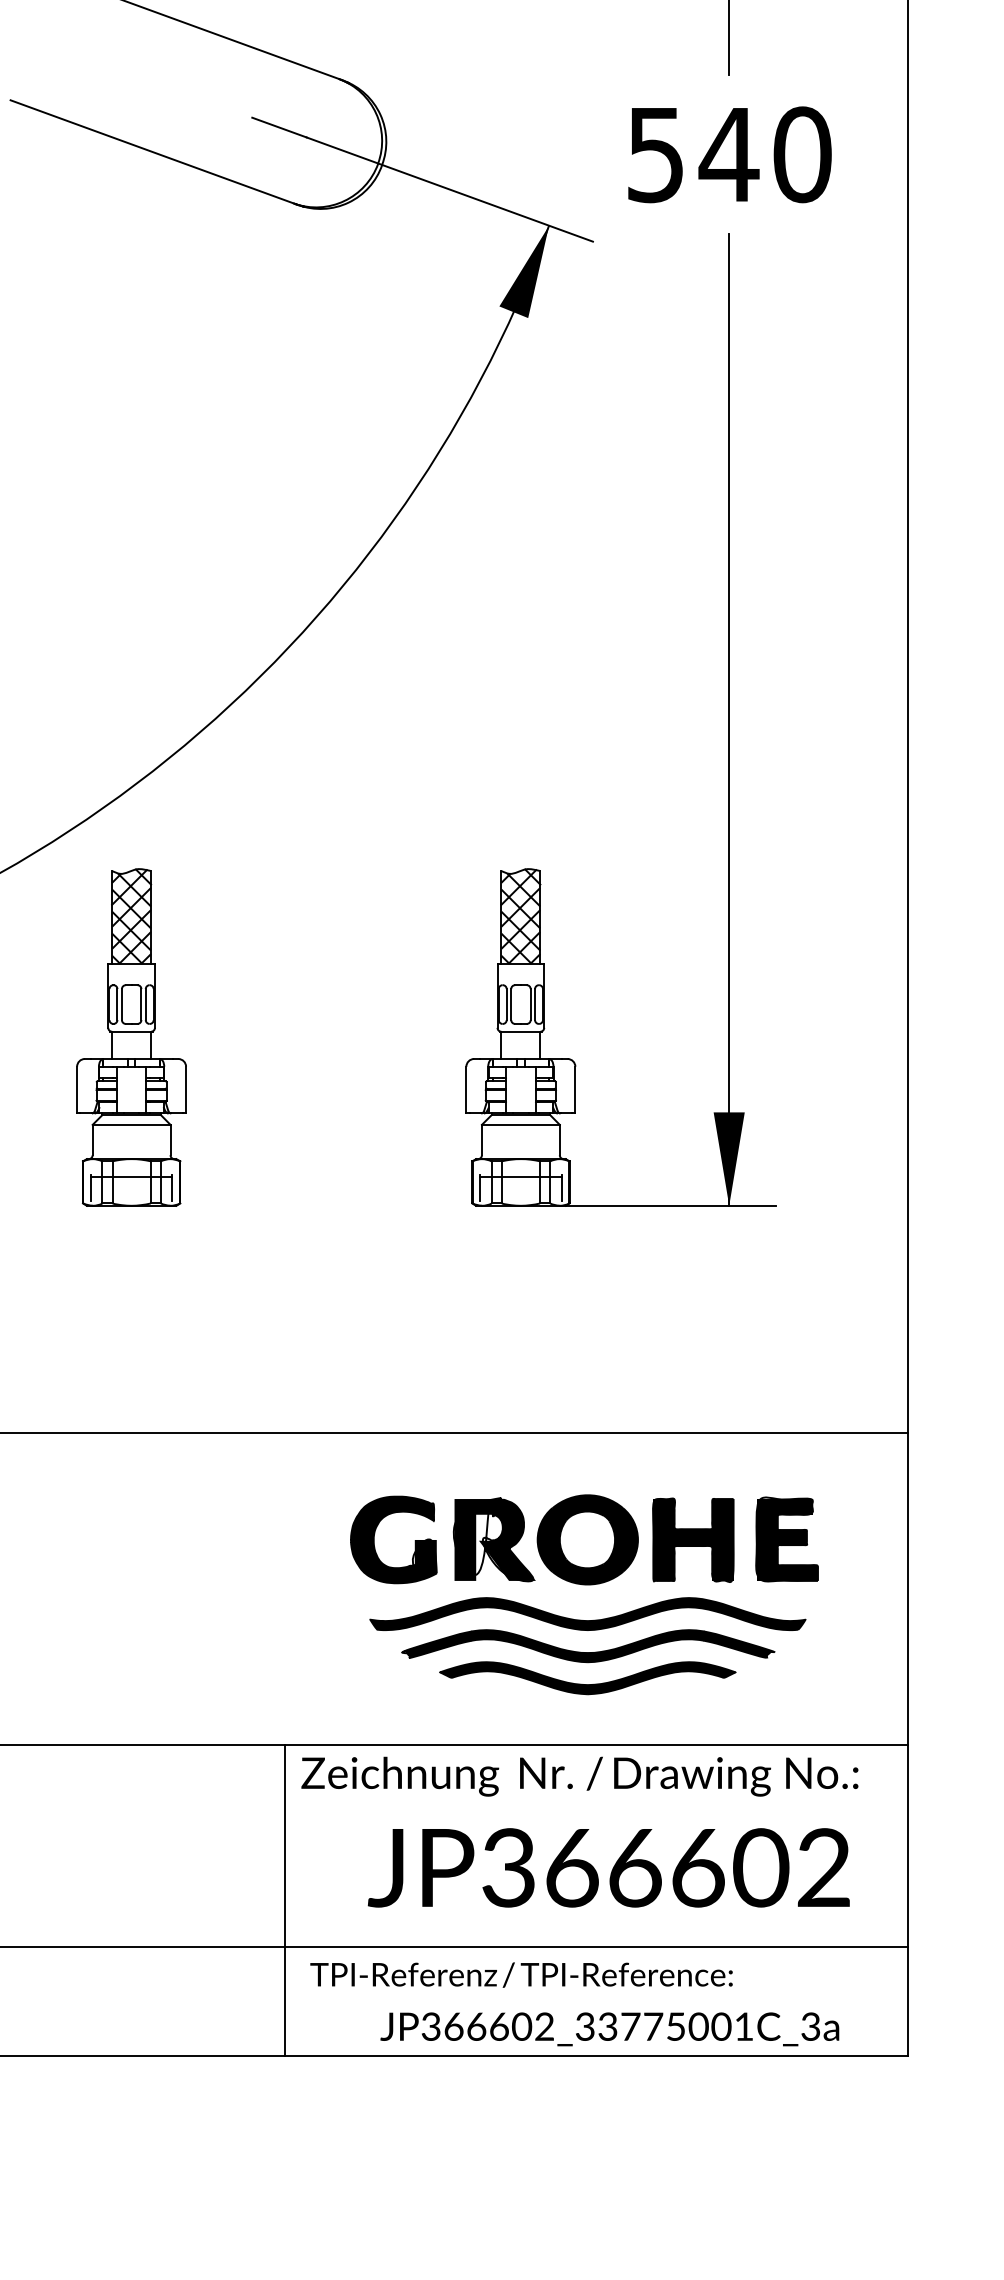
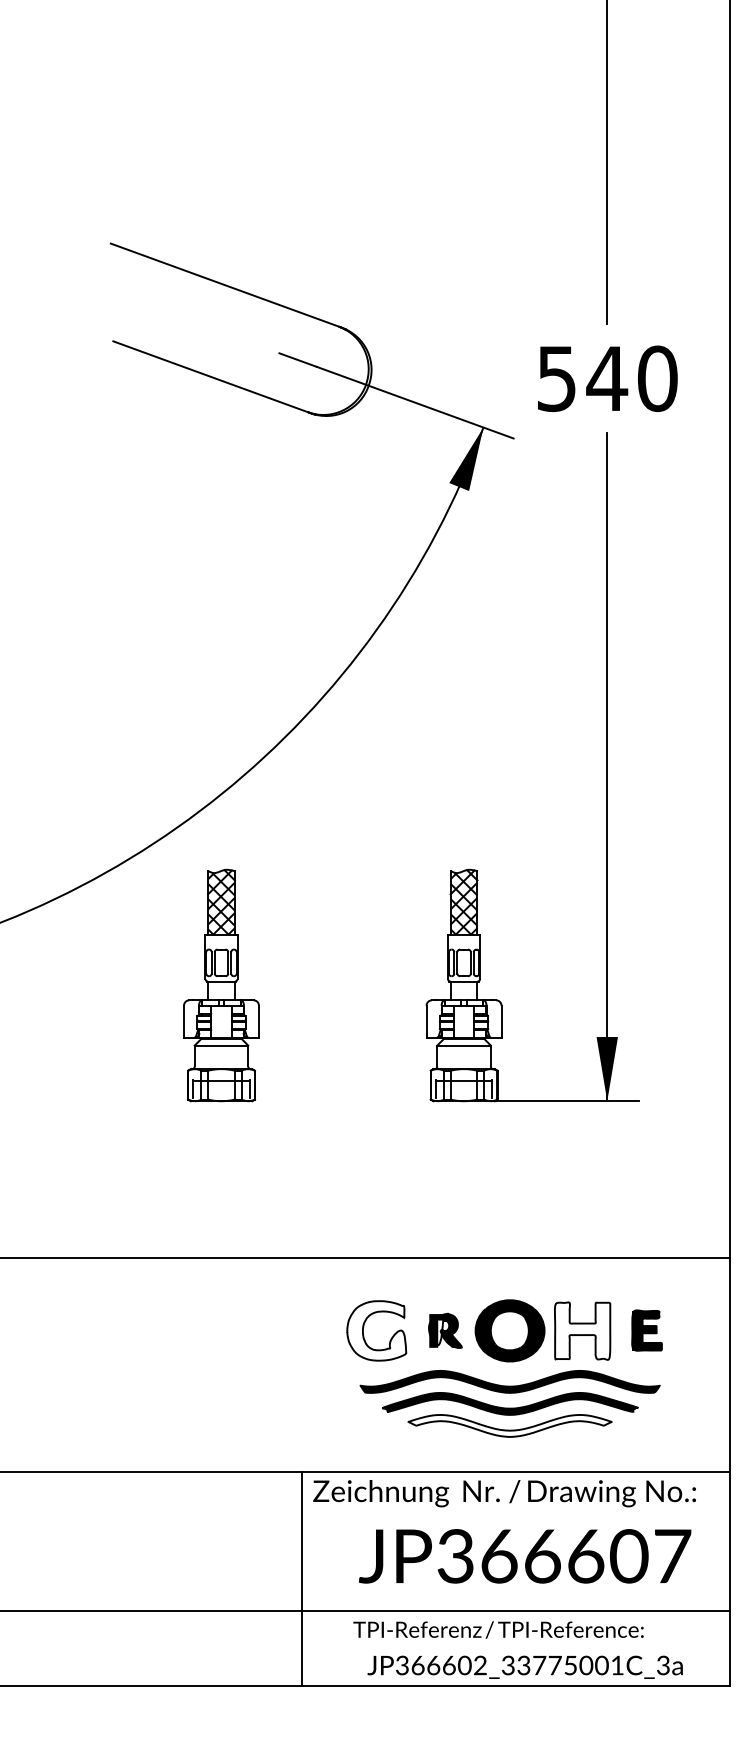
part: (131, 1037) -> (221, 985), moved
fill: (393, 1539) -> (376, 1330), removed
part: (493, 1539) -> (445, 1330), size x0.6
fill: (693, 1539) -> (582, 1330), removed
part: (786, 1539) -> (646, 1330), size x0.7
fill: (586, 1677) -> (509, 1425), removed
text: (824, 1868) -> (672, 1556), JP366602 -> JP366607
text: (521, 1974) -> (498, 1629), moved

